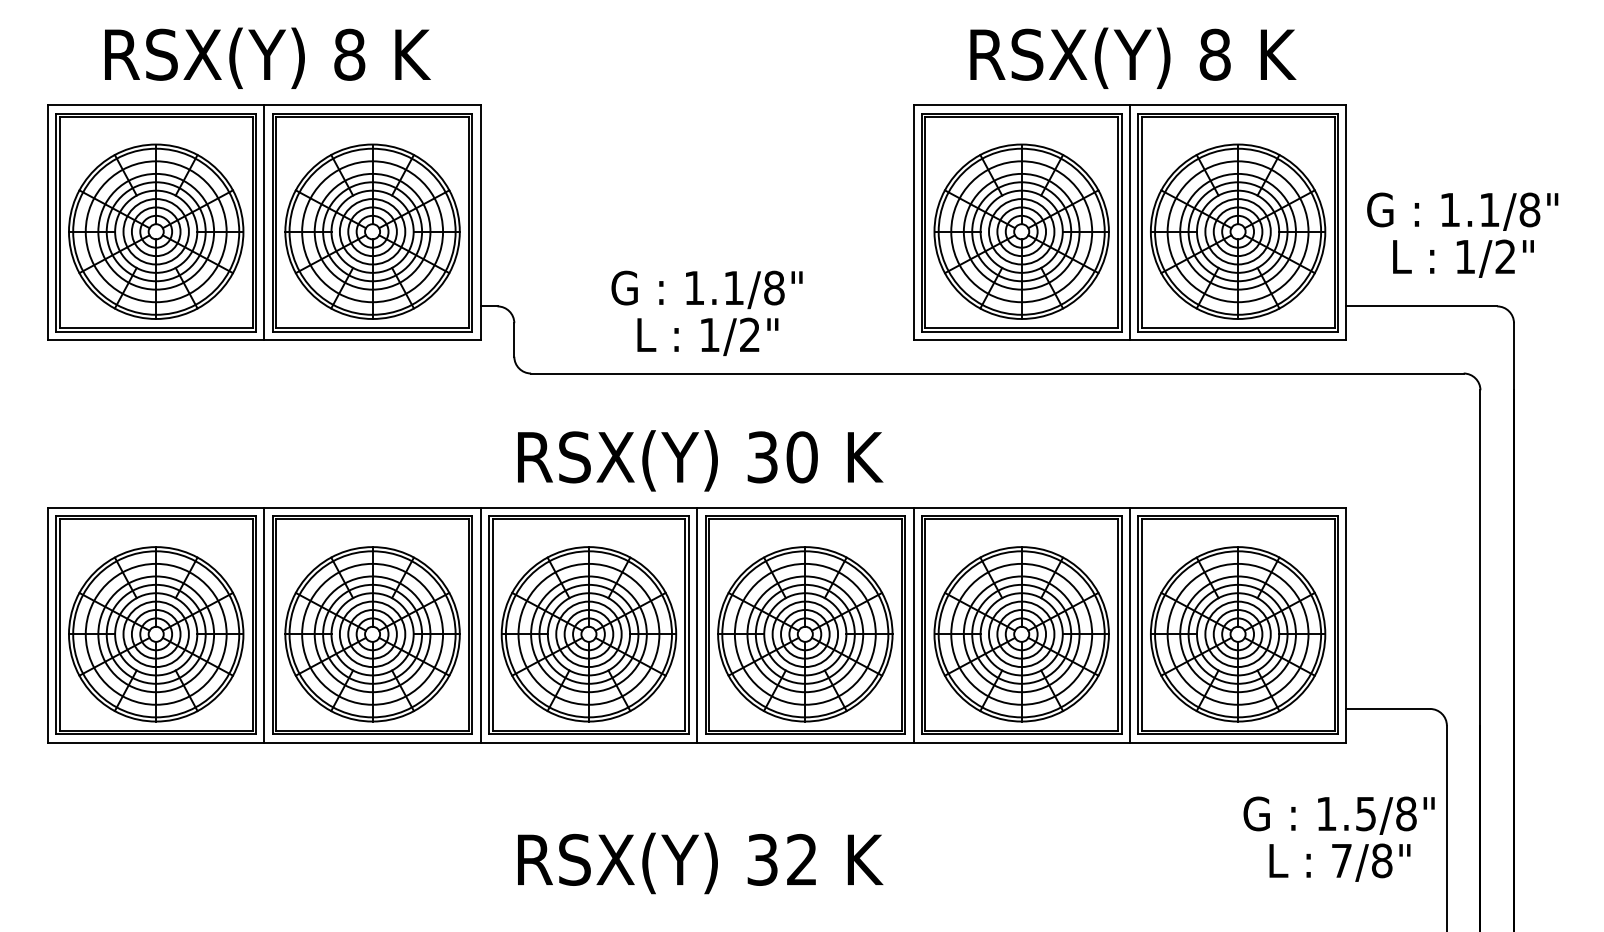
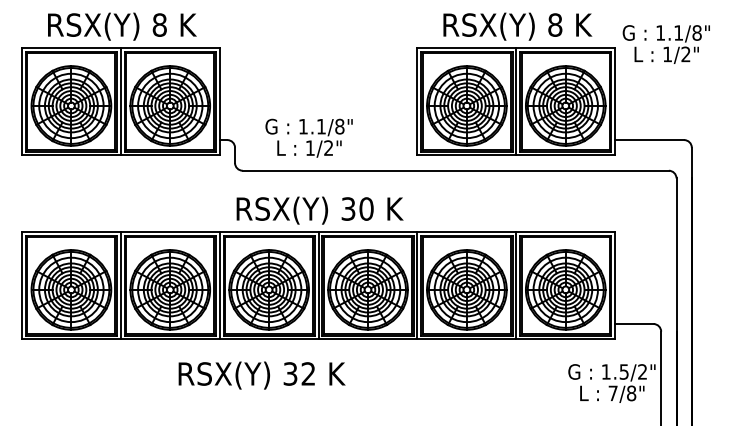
text: (1460, 235) -> (665, 44), moved
text: (705, 311) -> (308, 137), moved
text: (1406, 812) -> (642, 371), 1.5/8" -> 1.5/2"
text: (699, 863) -> (261, 375), moved

